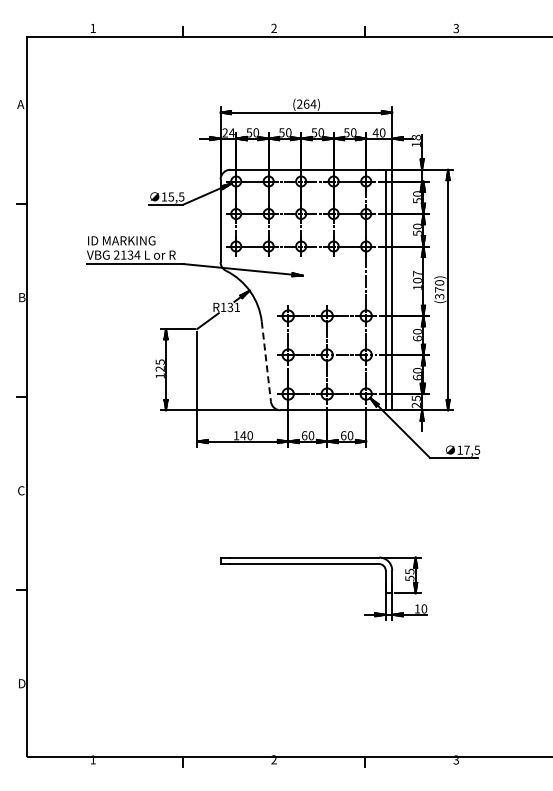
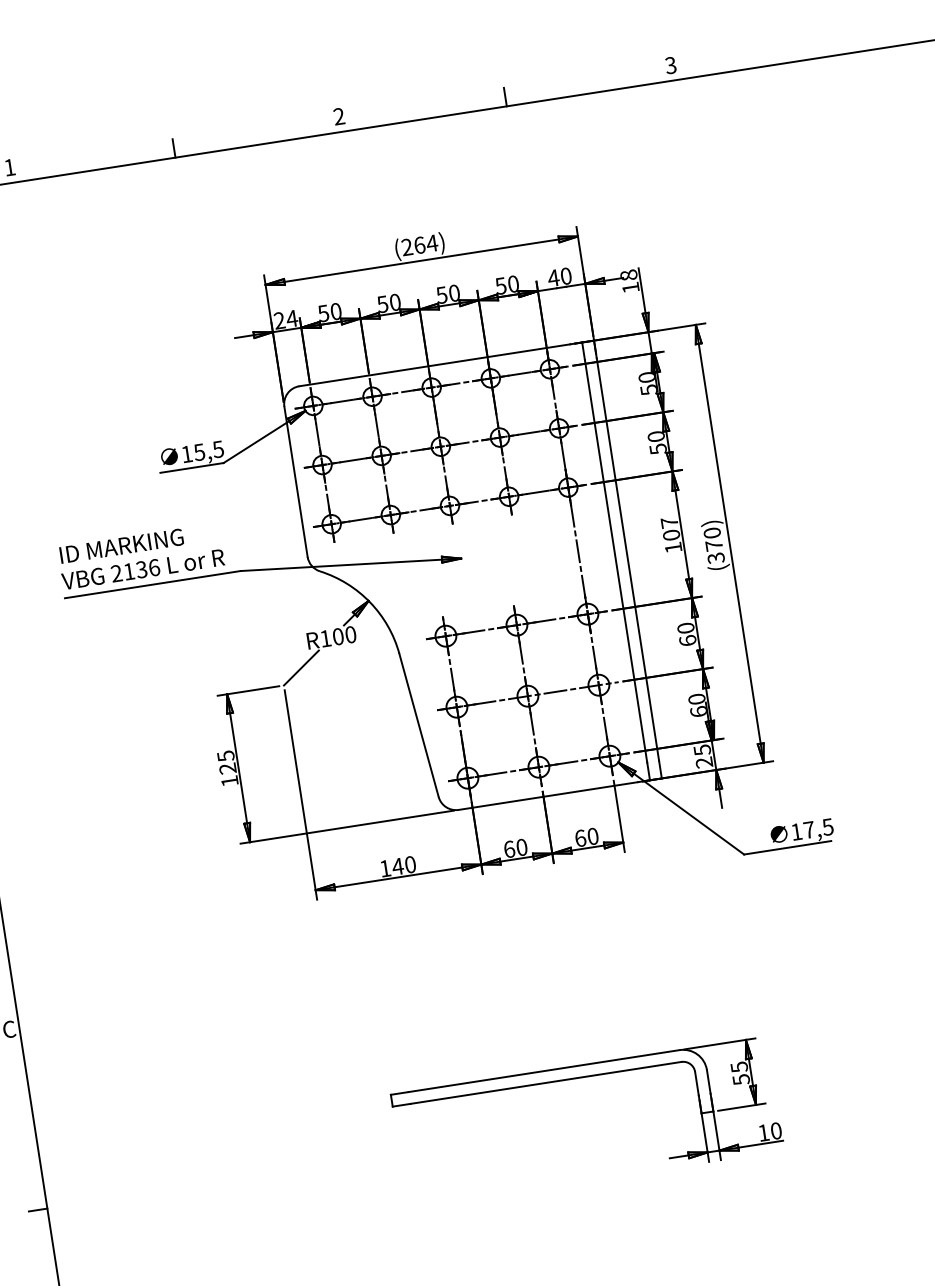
text: (137, 254) -> (154, 566), 2134 -> 2136
text: (233, 307) -> (343, 636), R131 -> R100
line: (266, 362) -> (419, 726), dashed -> solid

